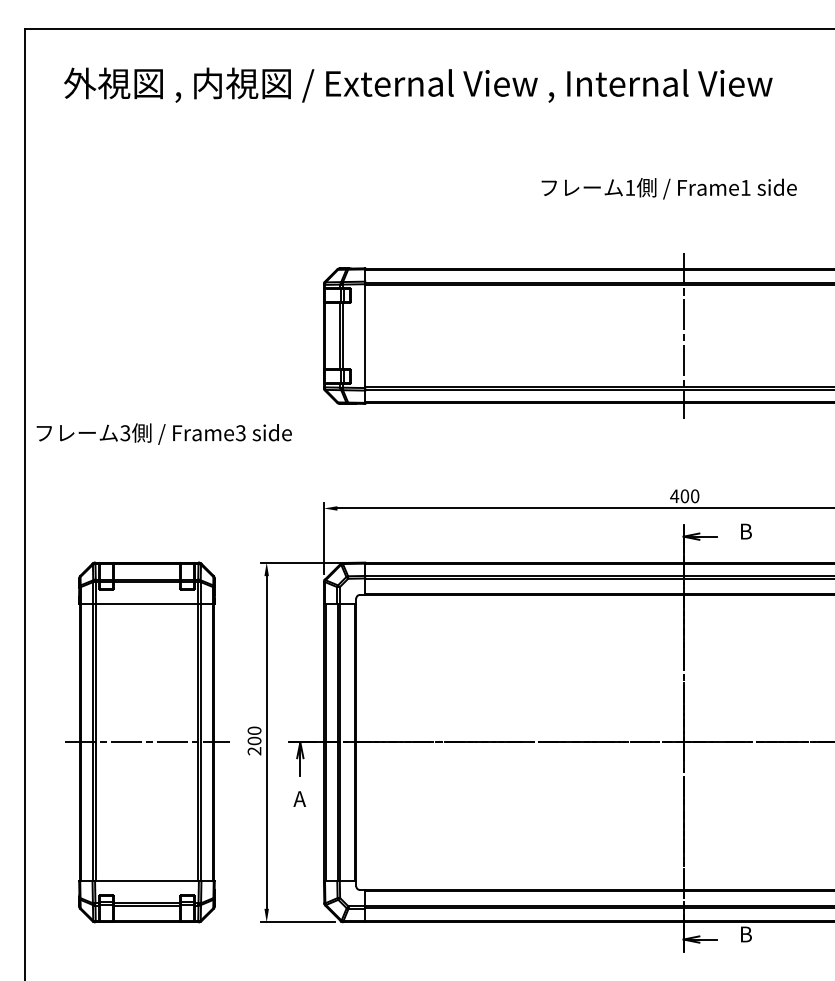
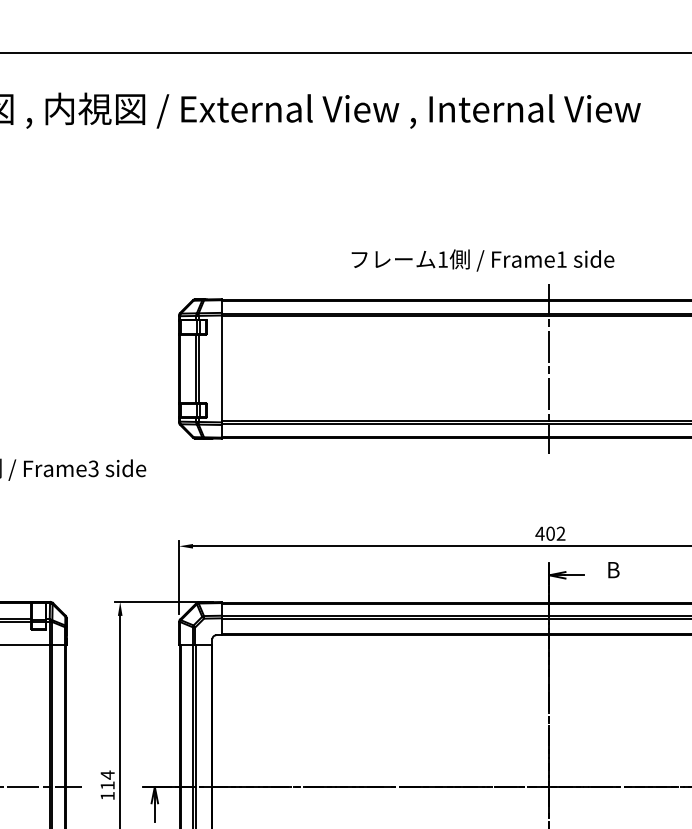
text: (668, 188) -> (482, 260), moved
text: (694, 496) -> (560, 533), 400 -> 402
text: (254, 740) -> (107, 785), 200 -> 114

